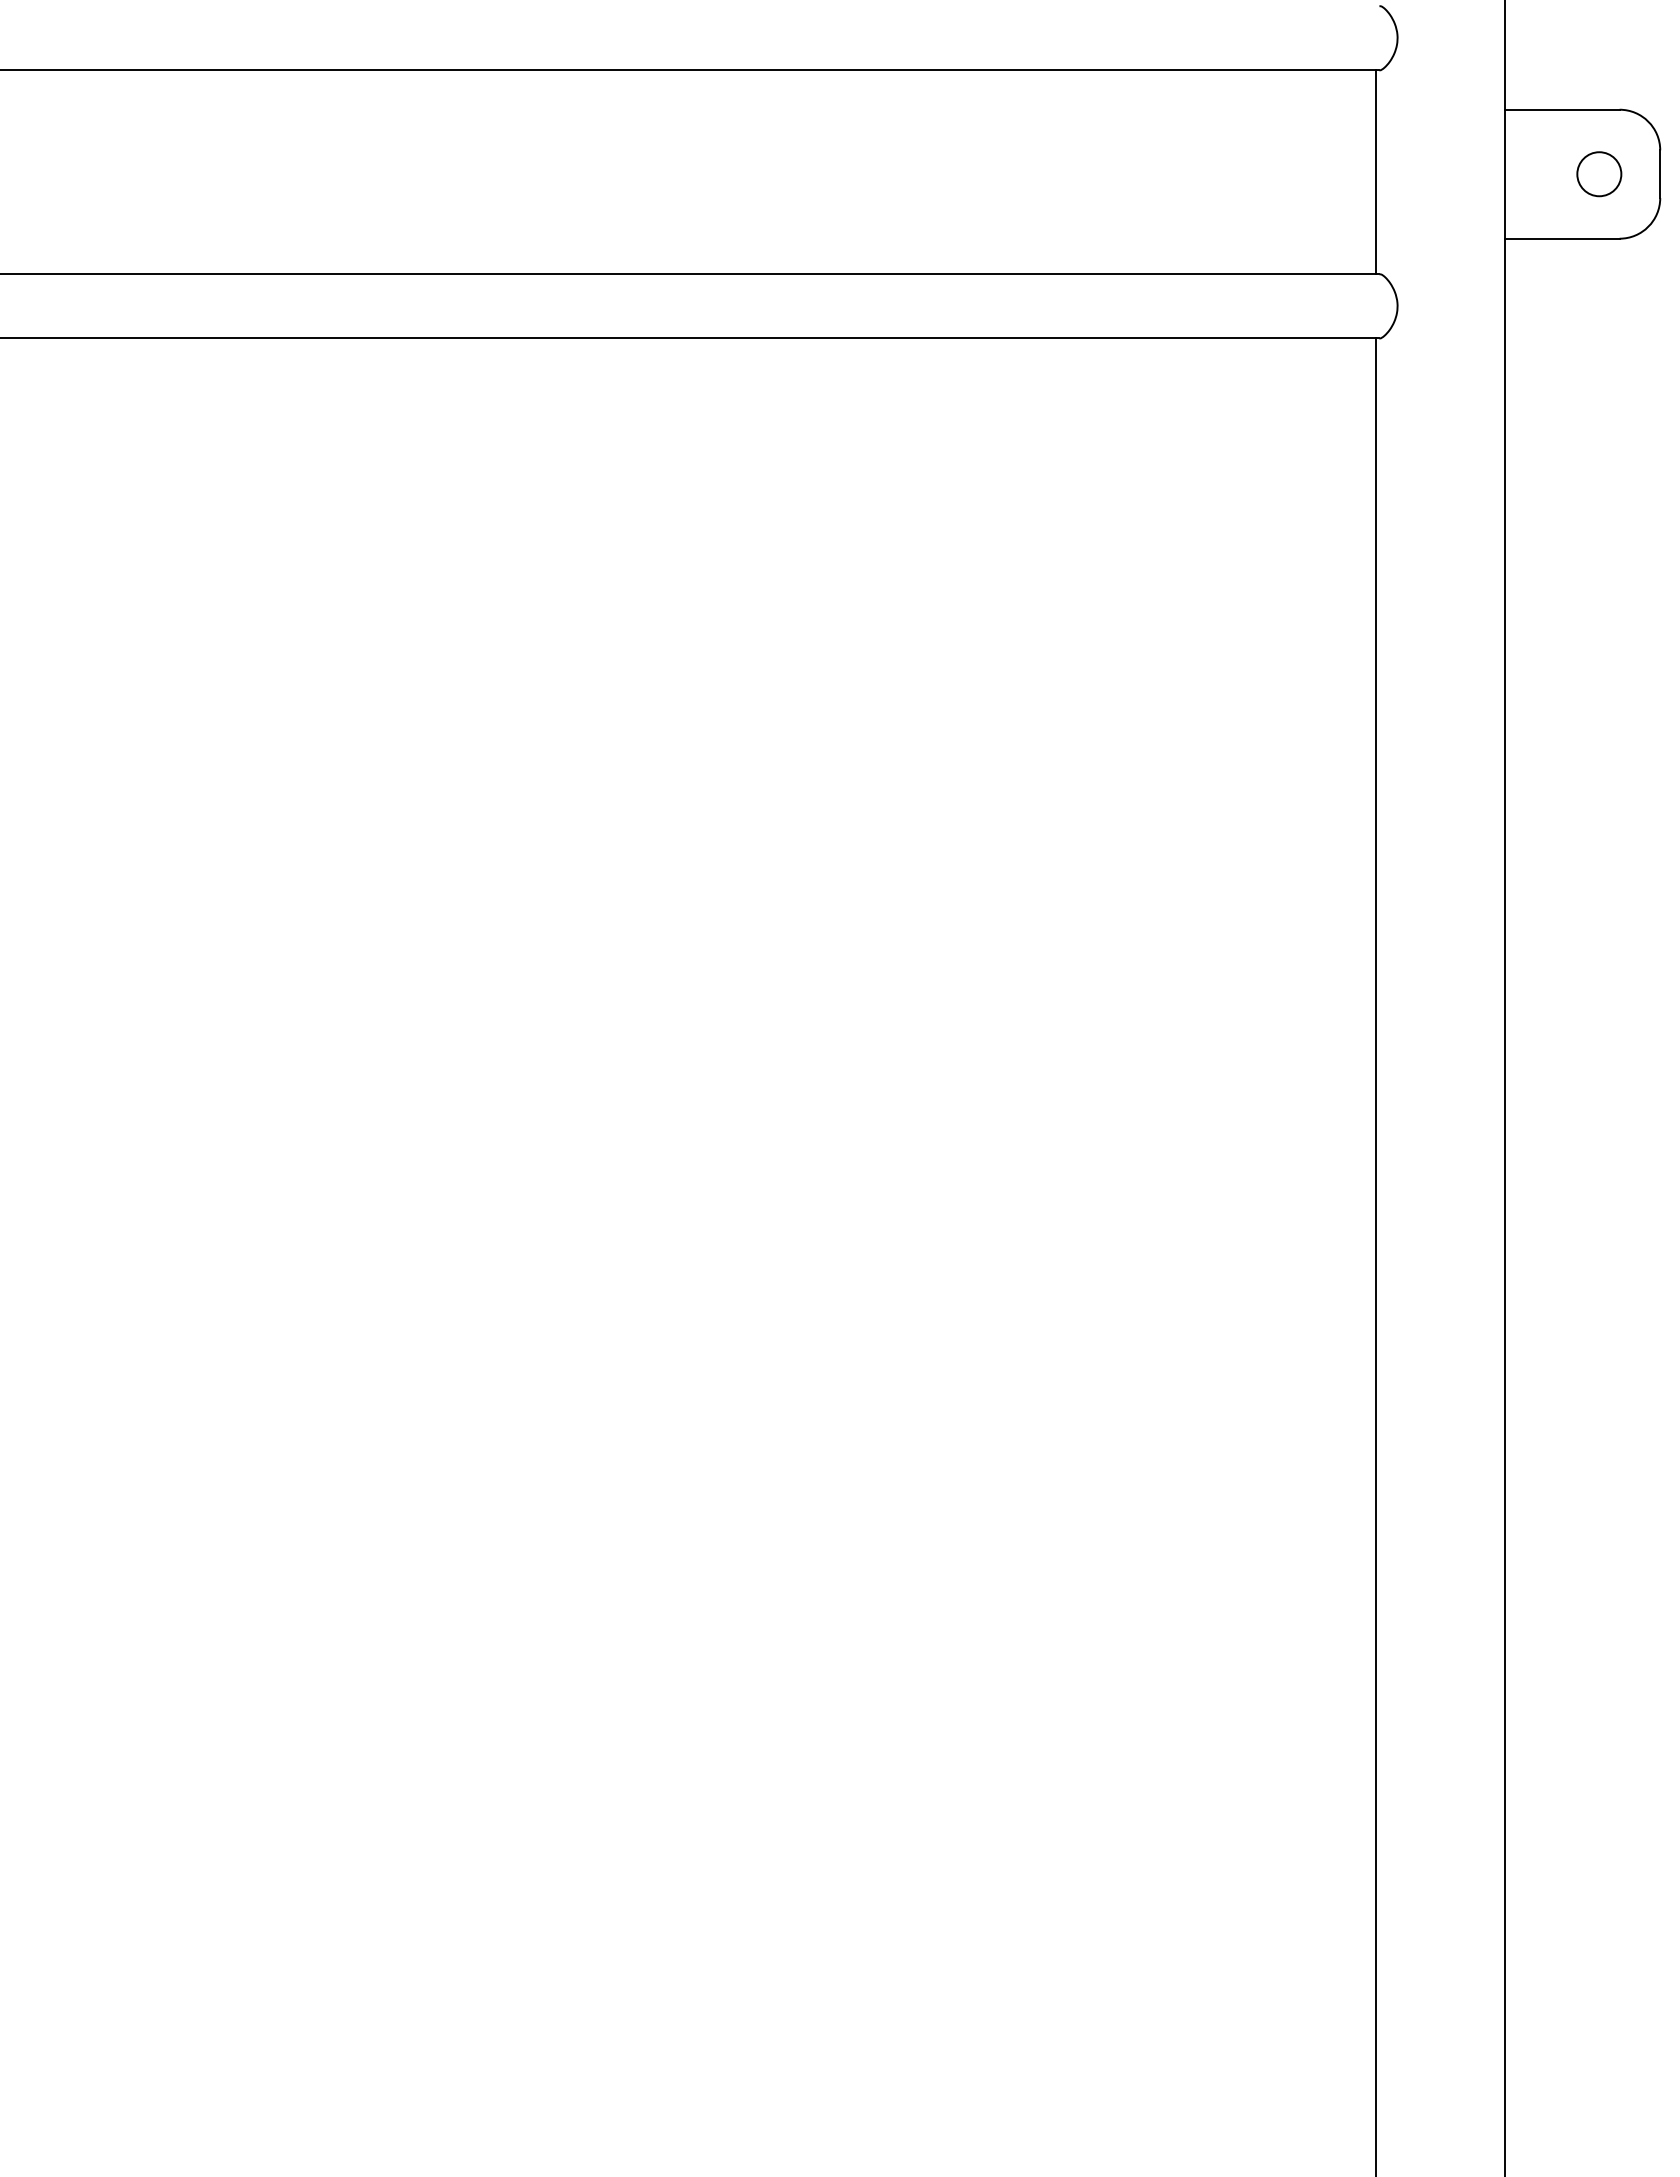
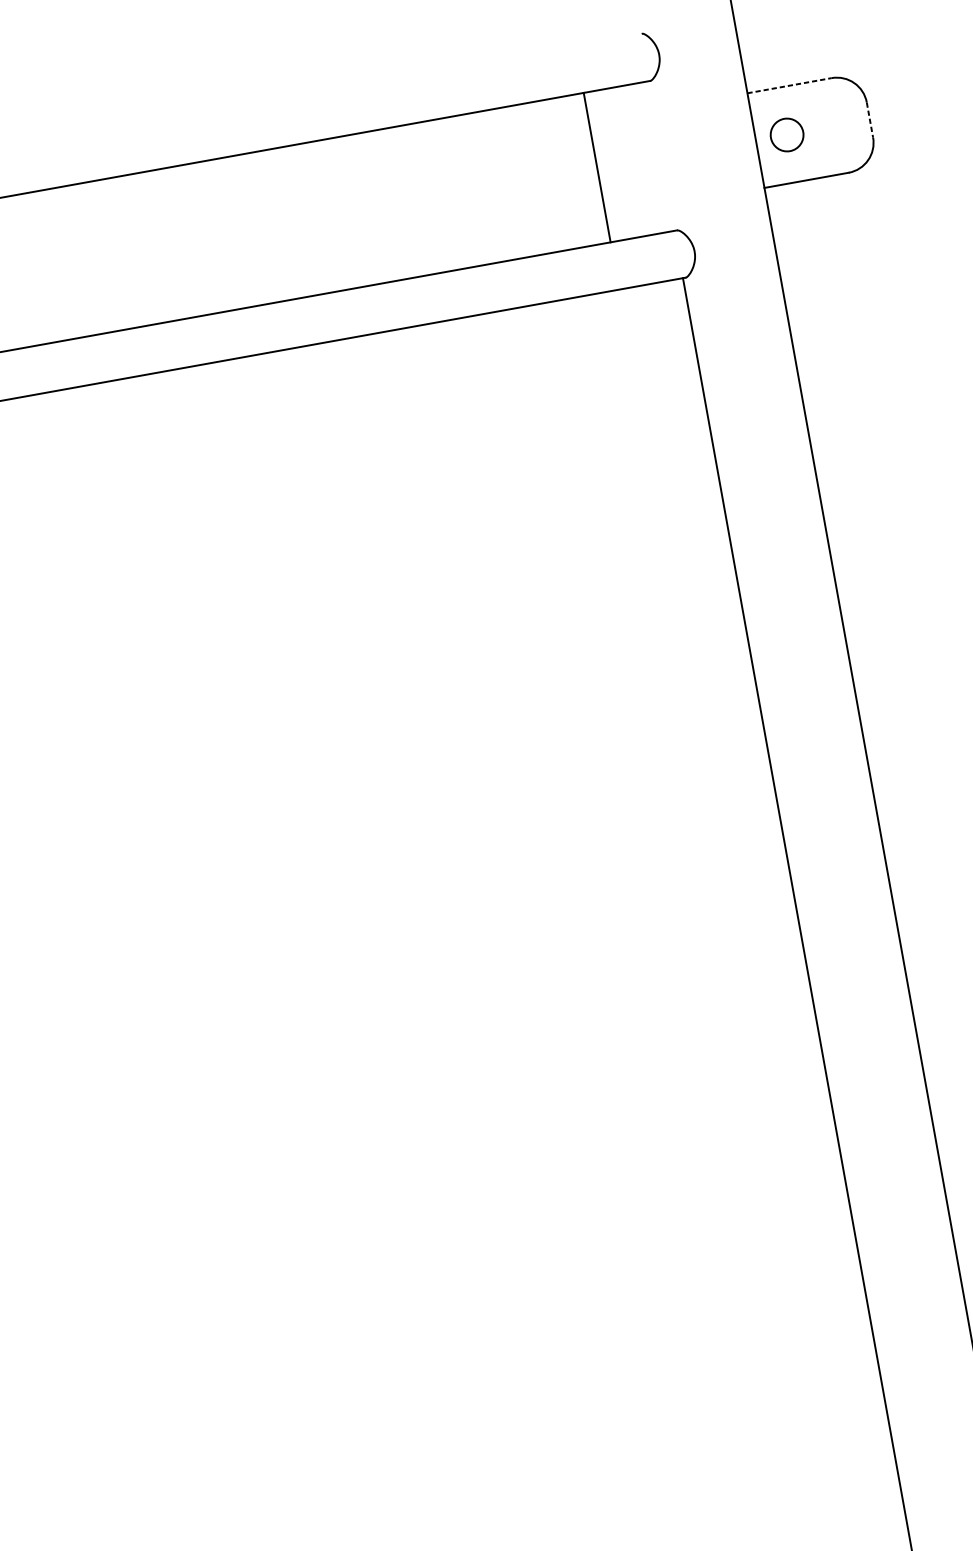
line: (1562, 109) -> (789, 85), solid -> dashed
line: (1375, 172) -> (596, 167), moved
circle: (1599, 174) -> (787, 135), moved
line: (1660, 174) -> (870, 120), solid -> dashed

